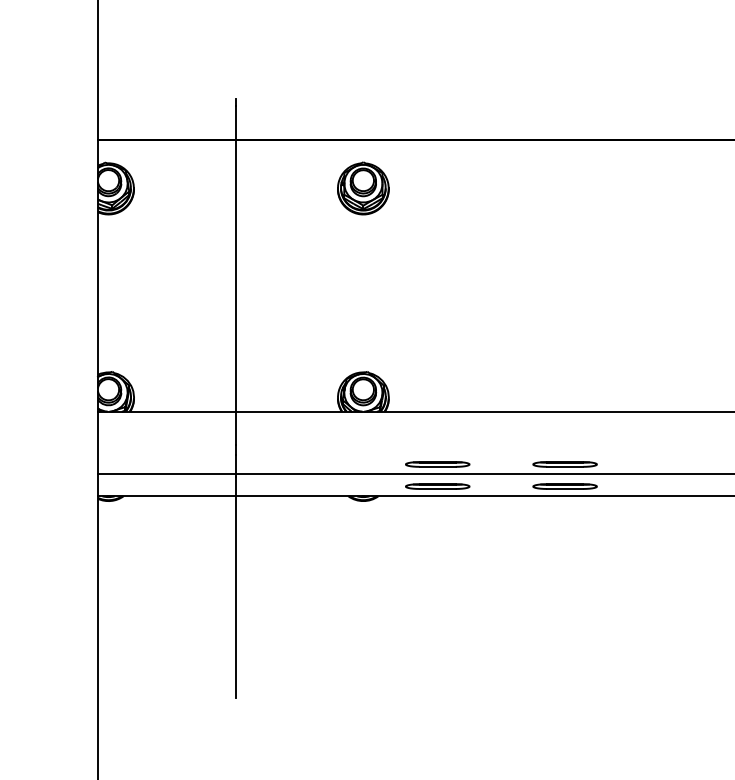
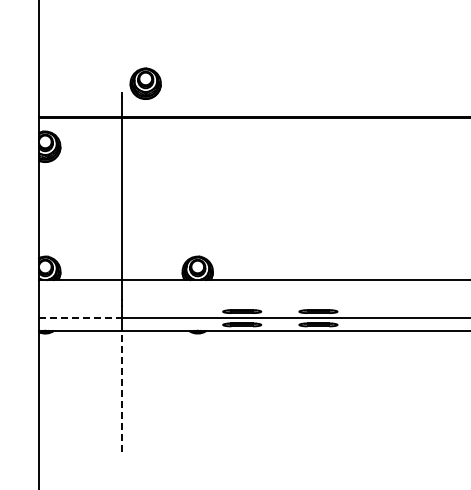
part: (362, 188) -> (145, 83), moved
line: (167, 474) -> (80, 317), solid -> dashed
line: (235, 596) -> (121, 390), solid -> dashed

